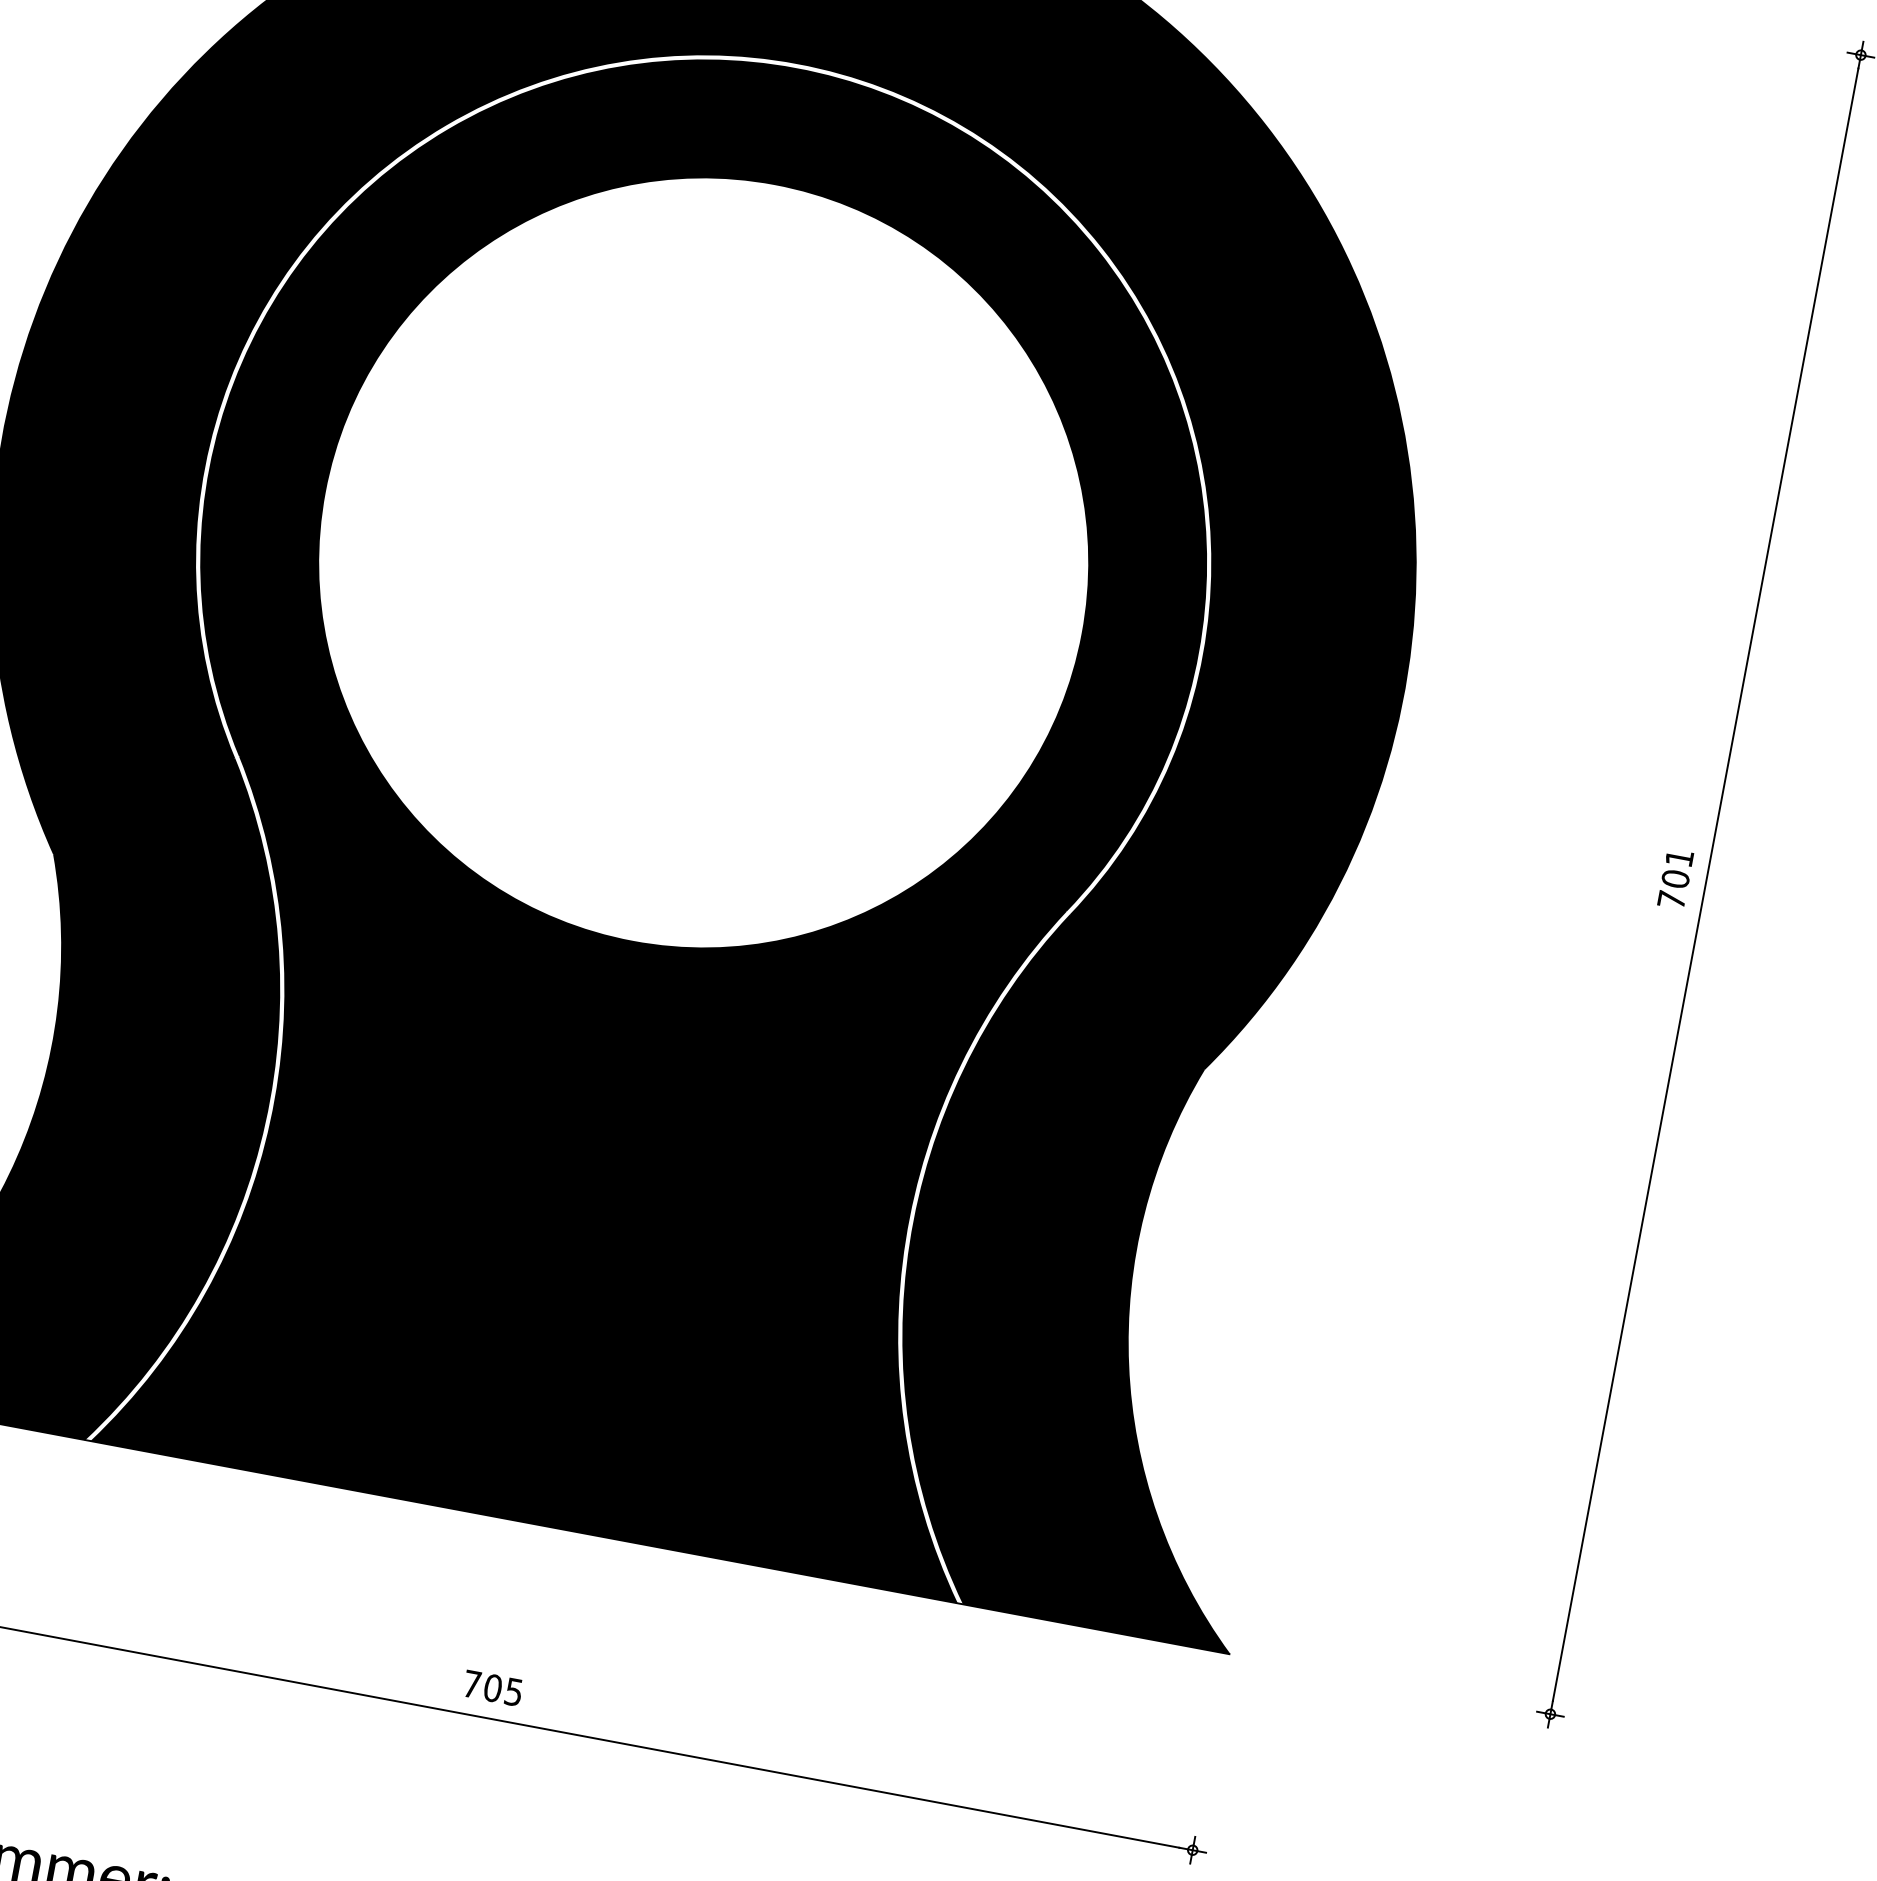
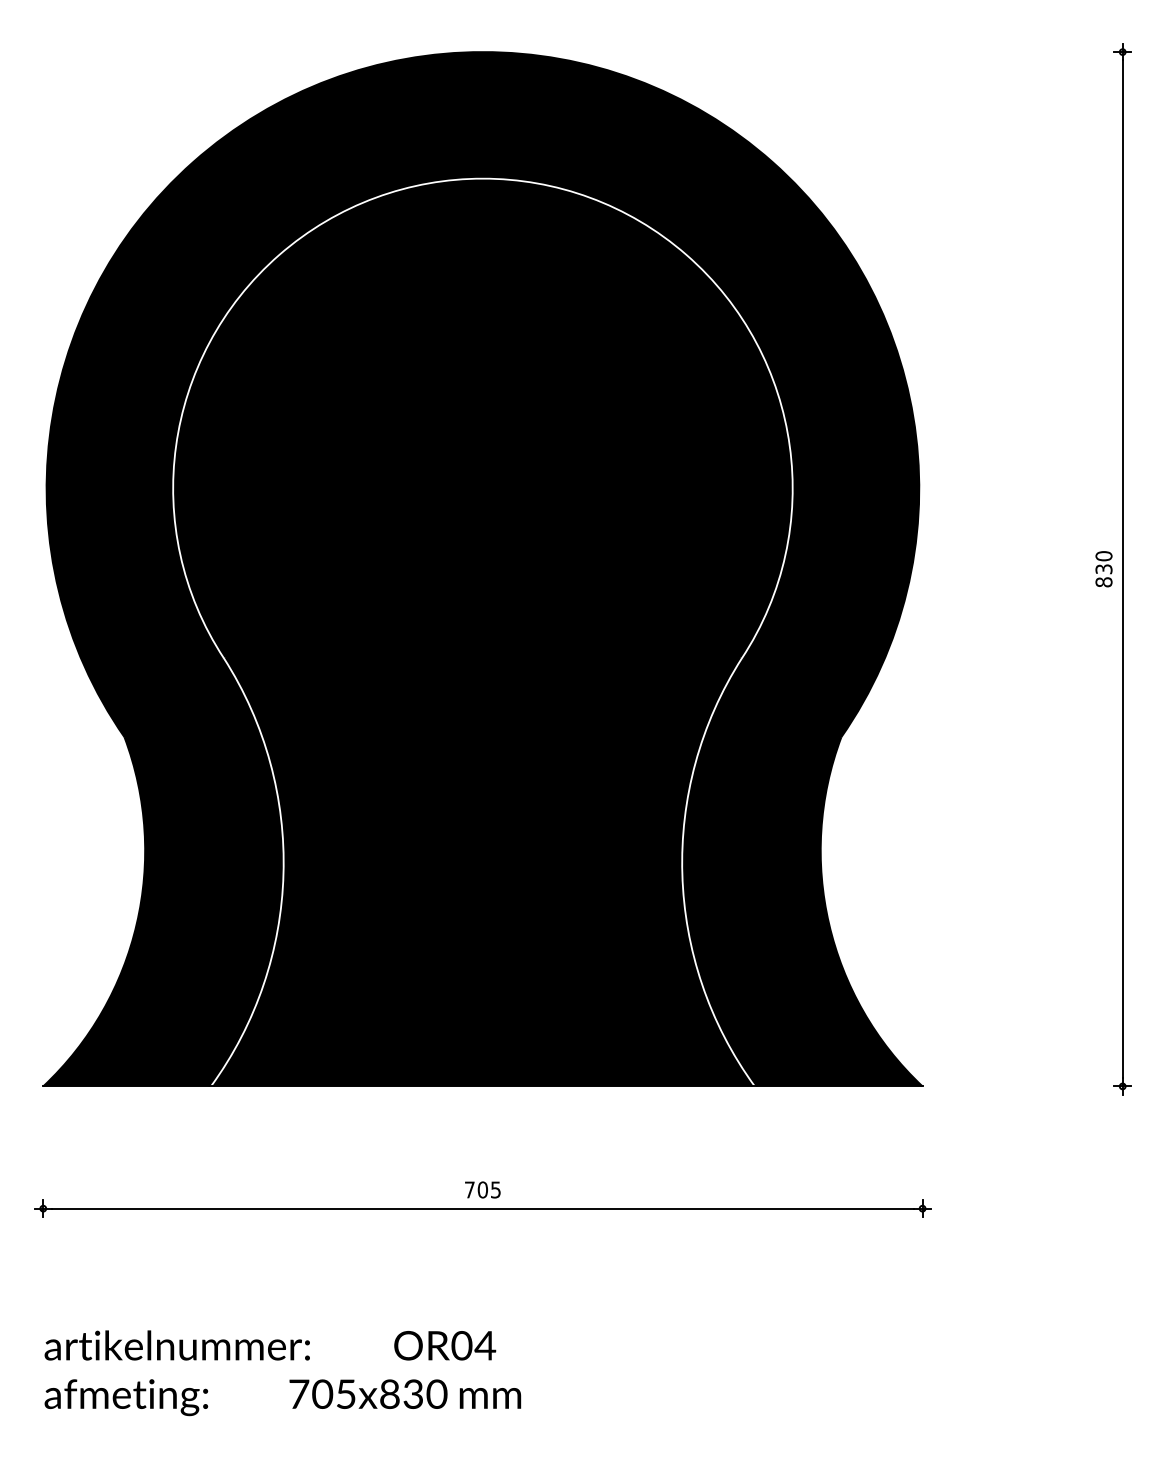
fill: (702, 562) -> (482, 488), added
text: (1674, 879) -> (1103, 569), 701 -> 830

